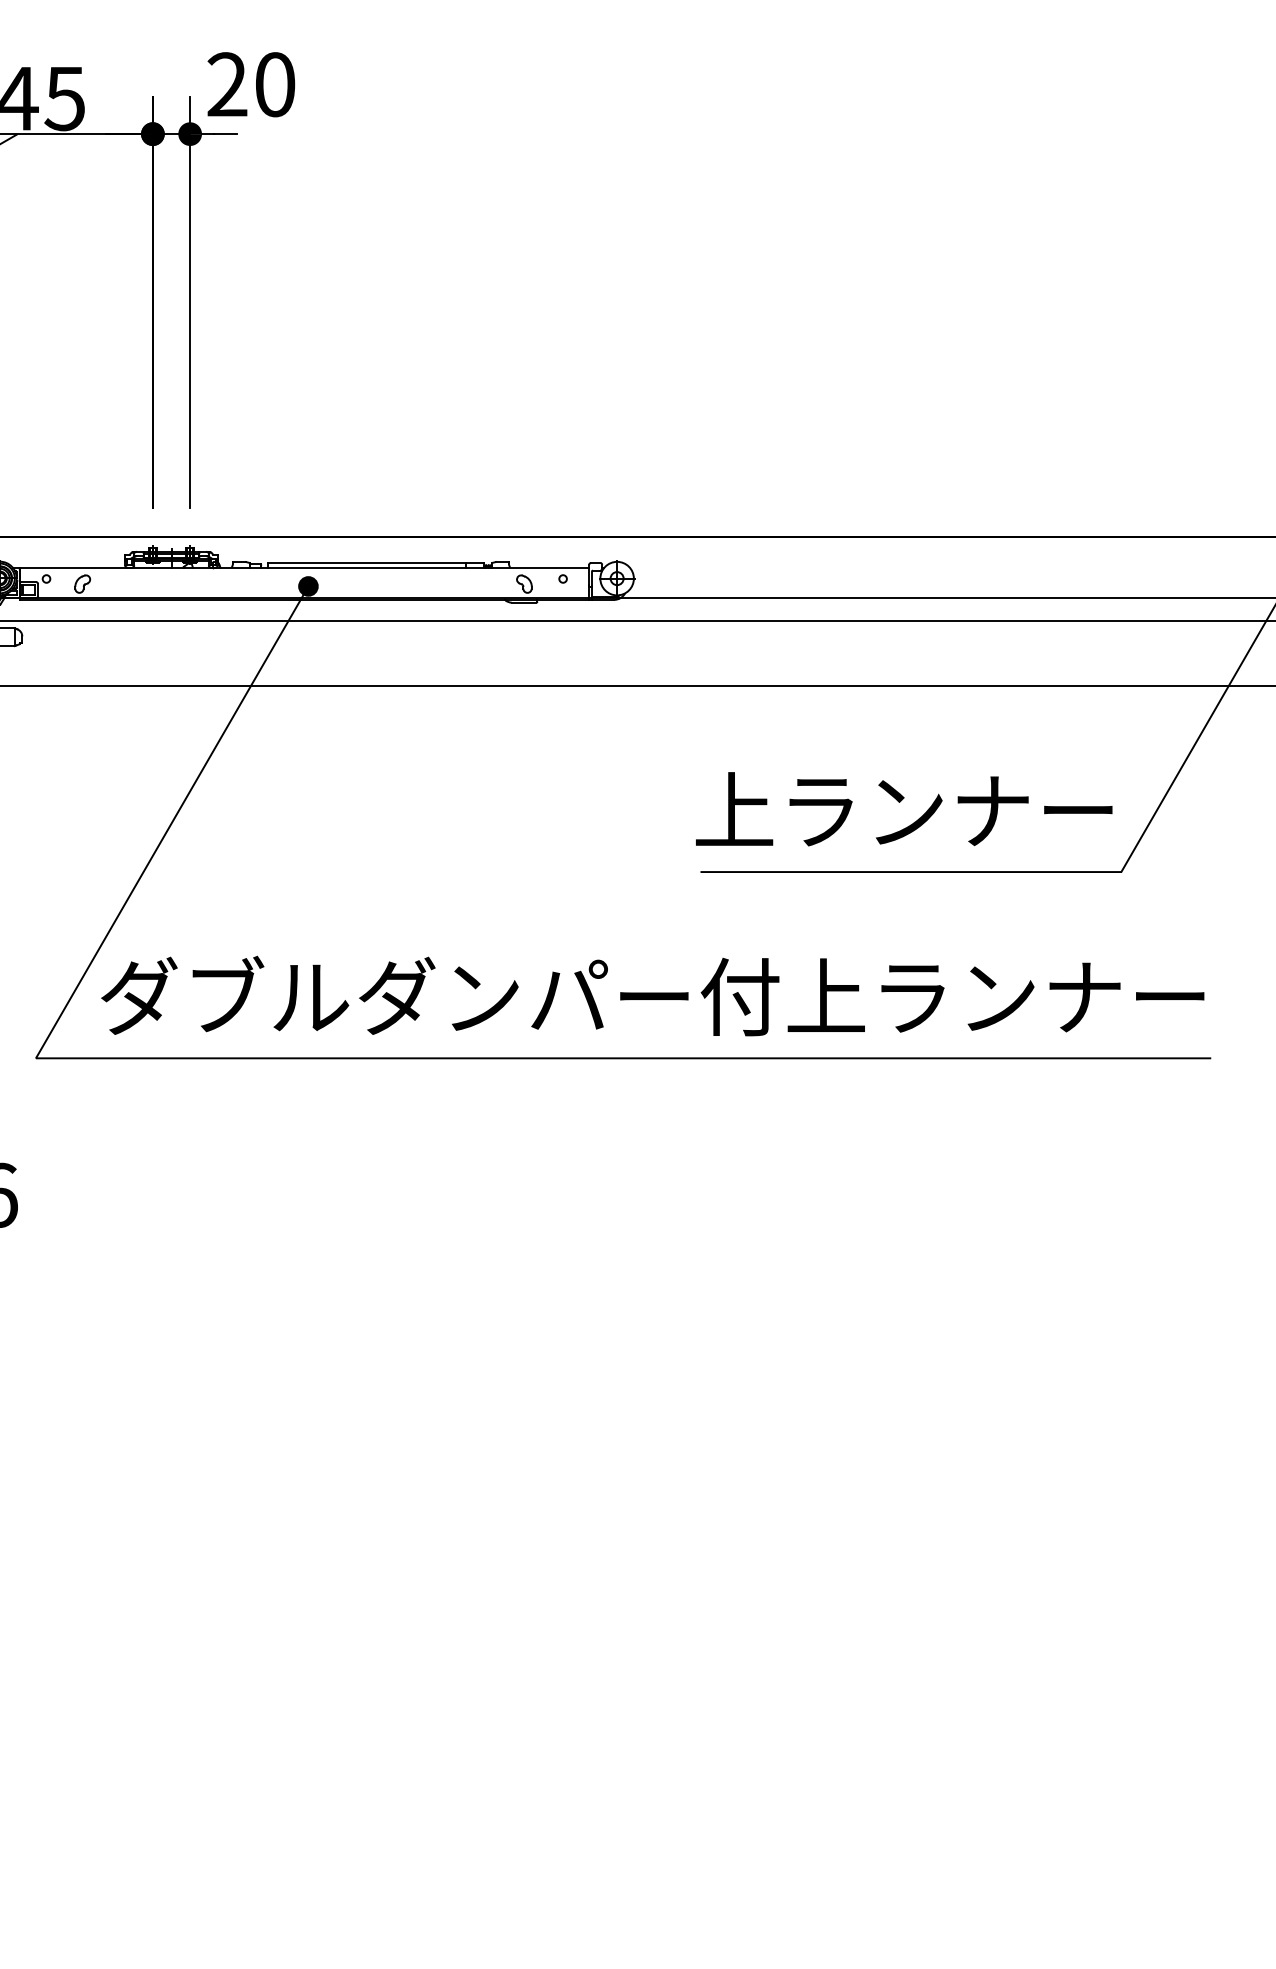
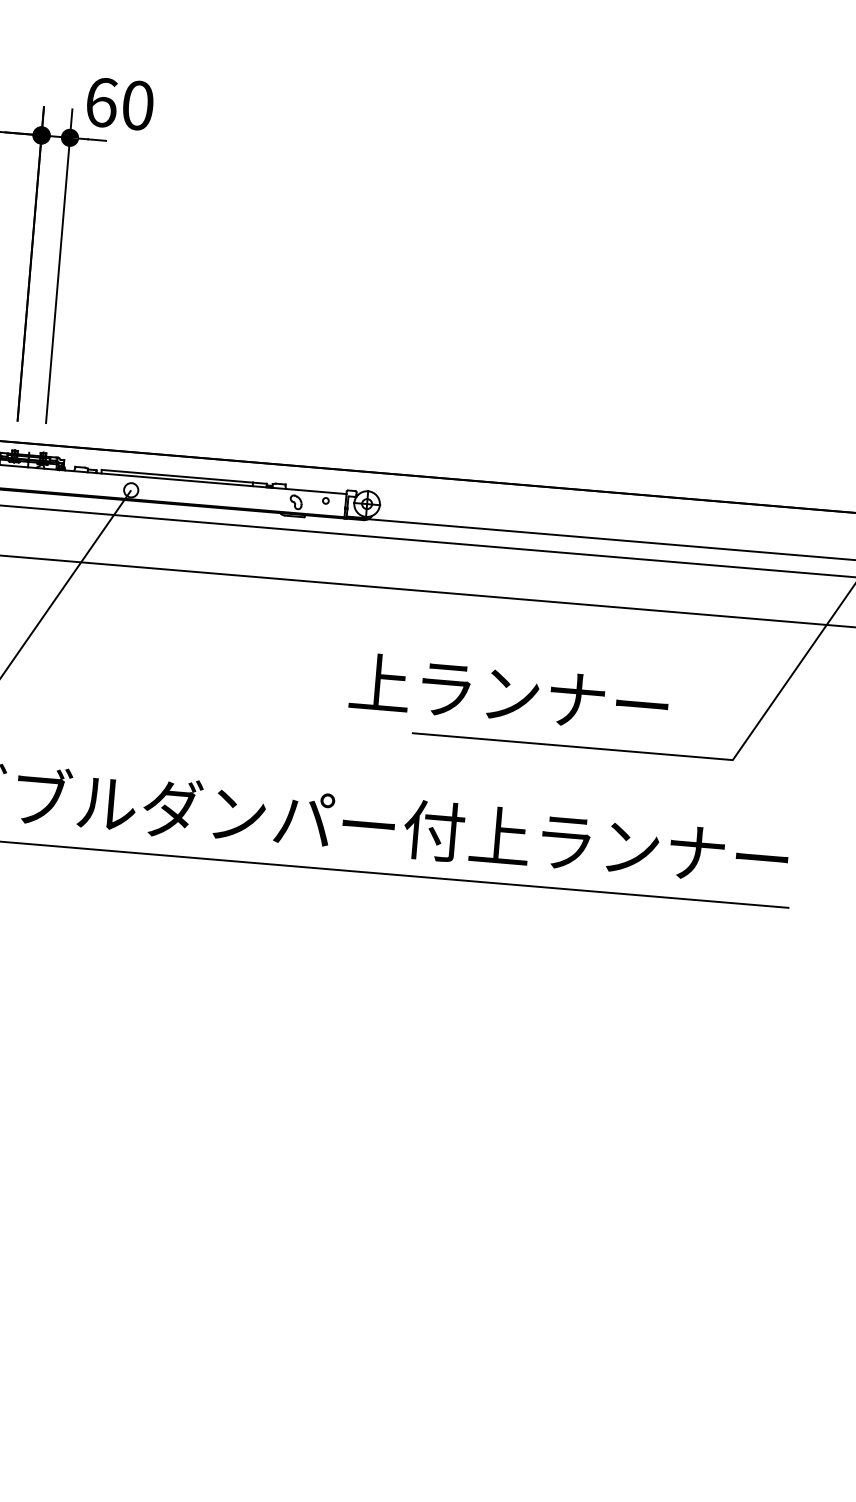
text: (227, 84) -> (101, 102), 20 -> 60
fill: (308, 586) -> (131, 490), removed
text: (904, 809) -> (509, 693), moved

